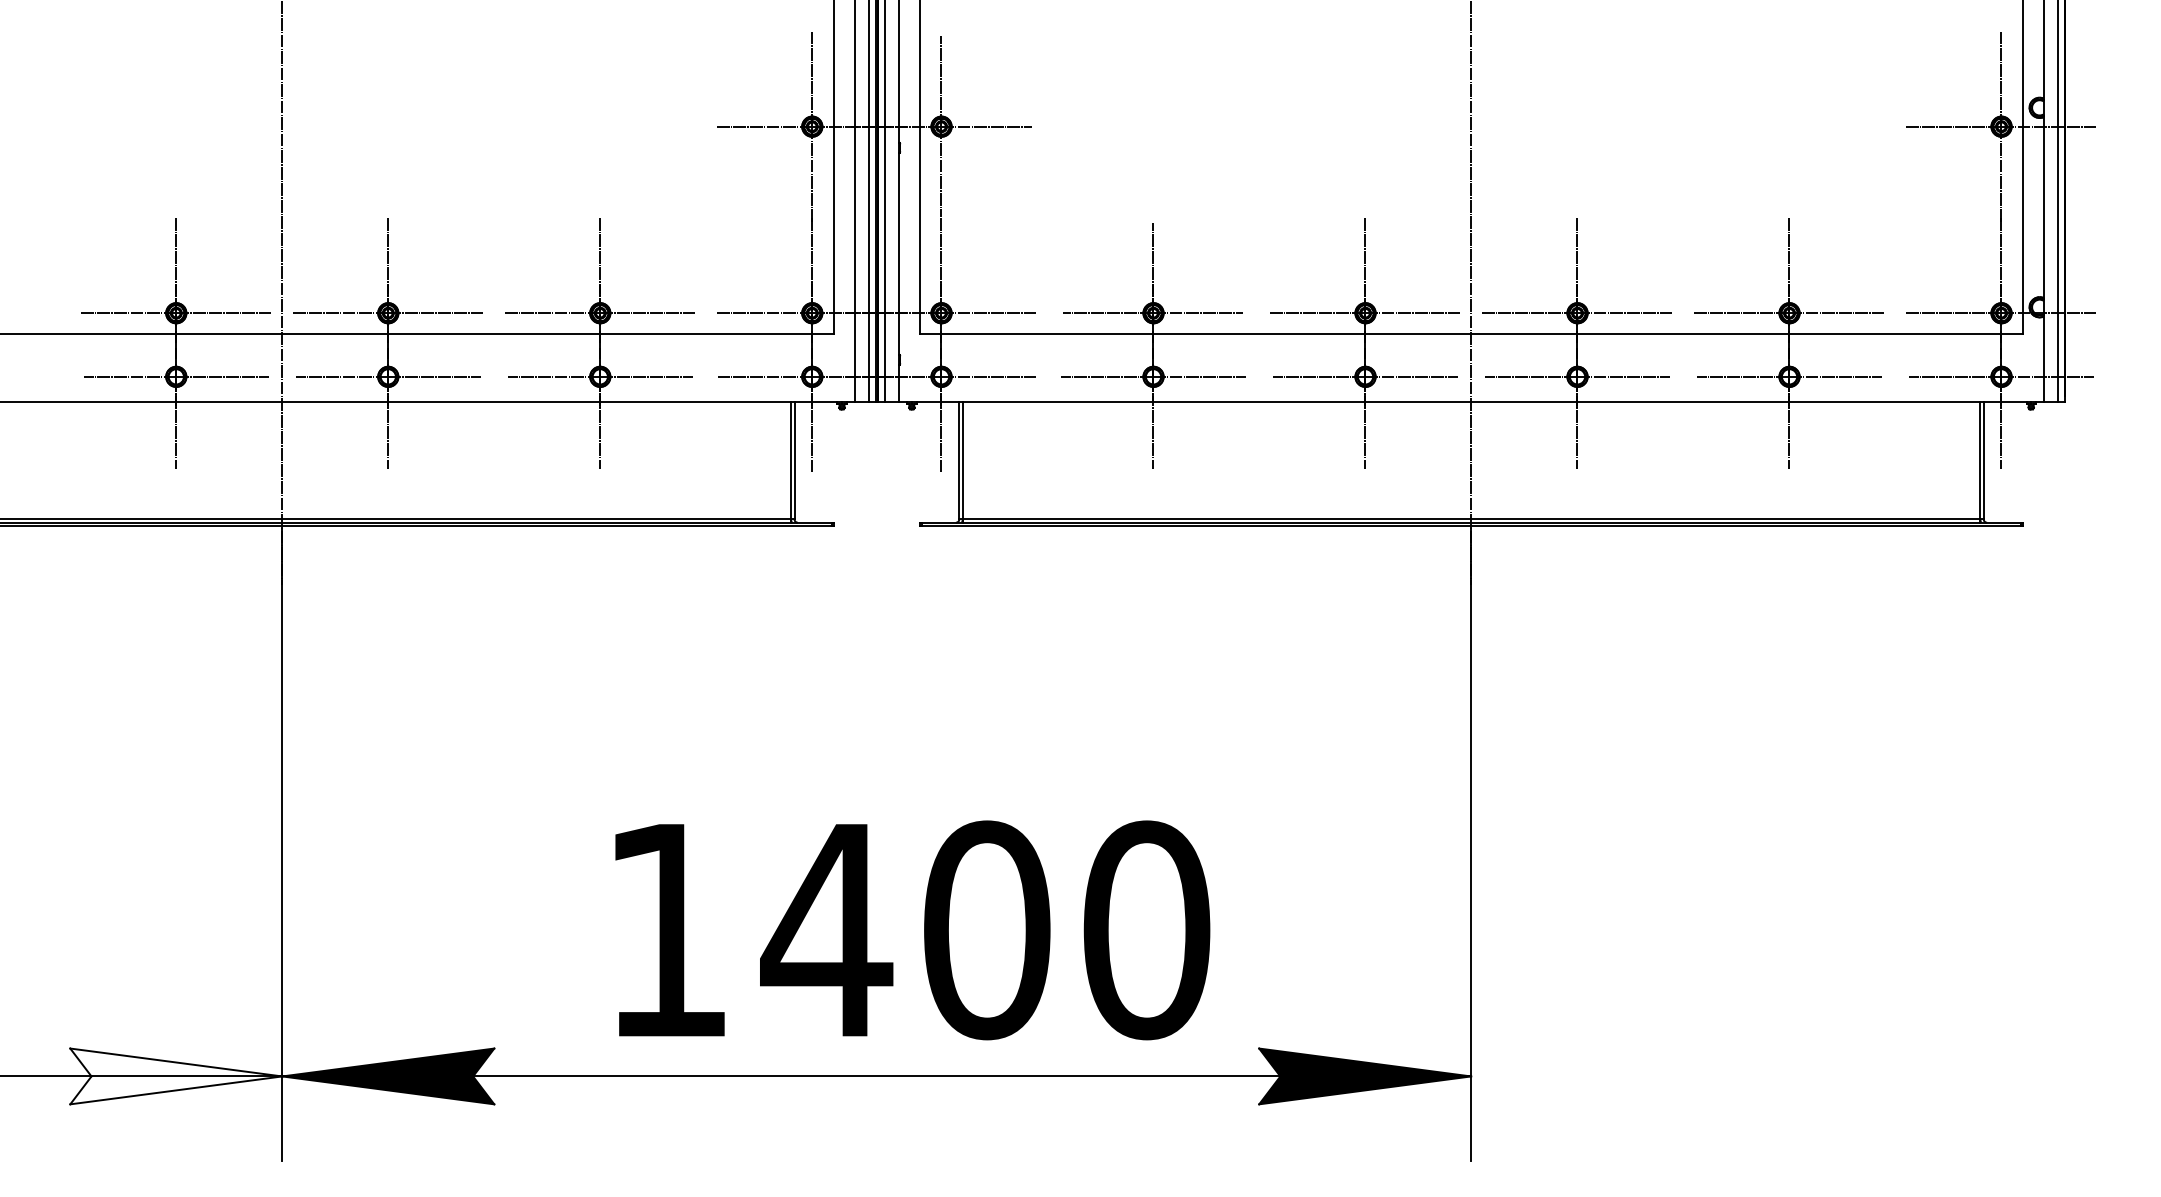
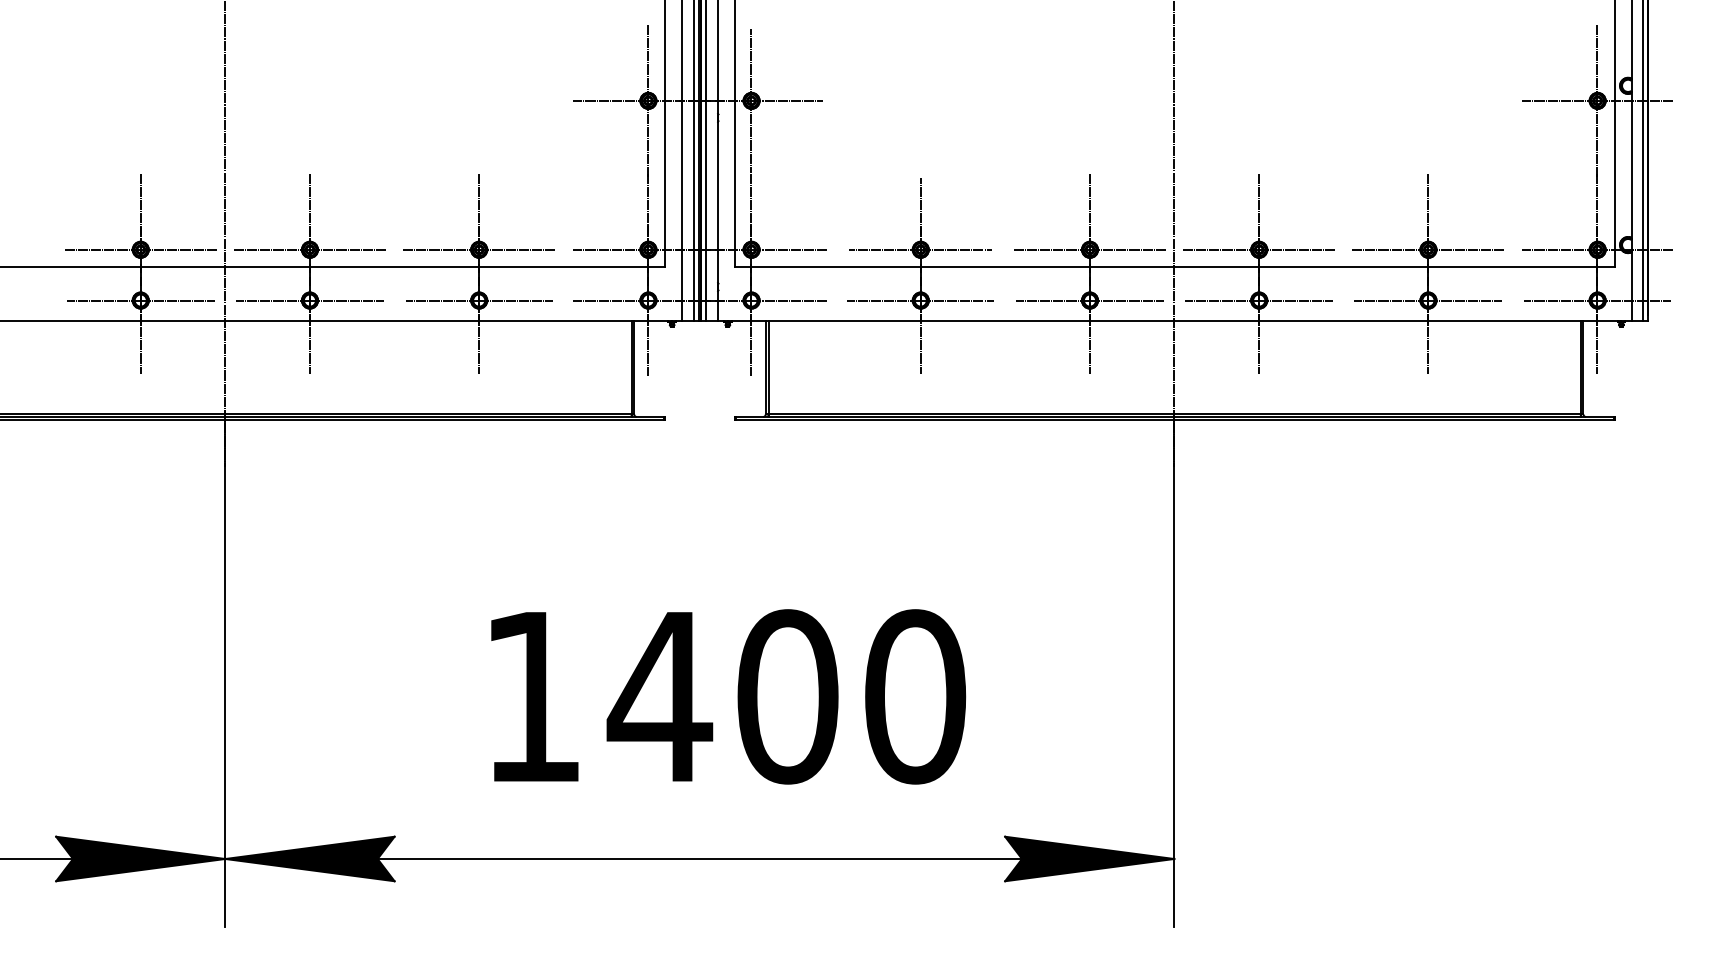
text: (912, 930) -> (728, 697), moved
fill: (176, 1076) -> (140, 859), added

